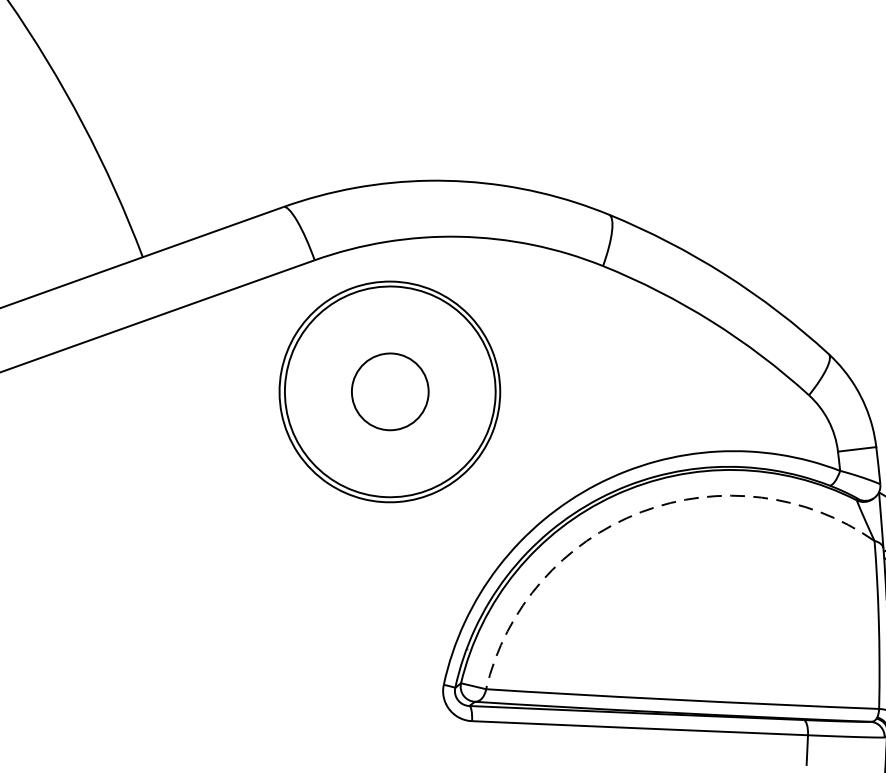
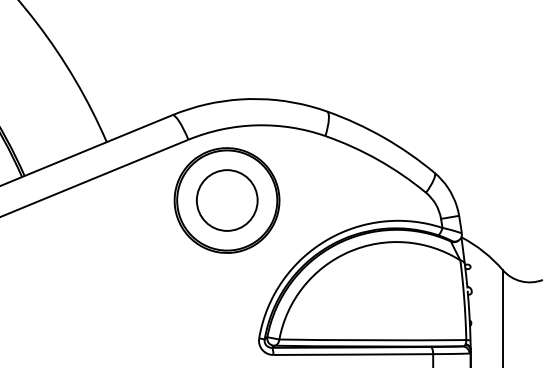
circle: (388, 391) -> (226, 200), size x1.67
arc: (640, 513) -> (348, 252), dashed -> solid

